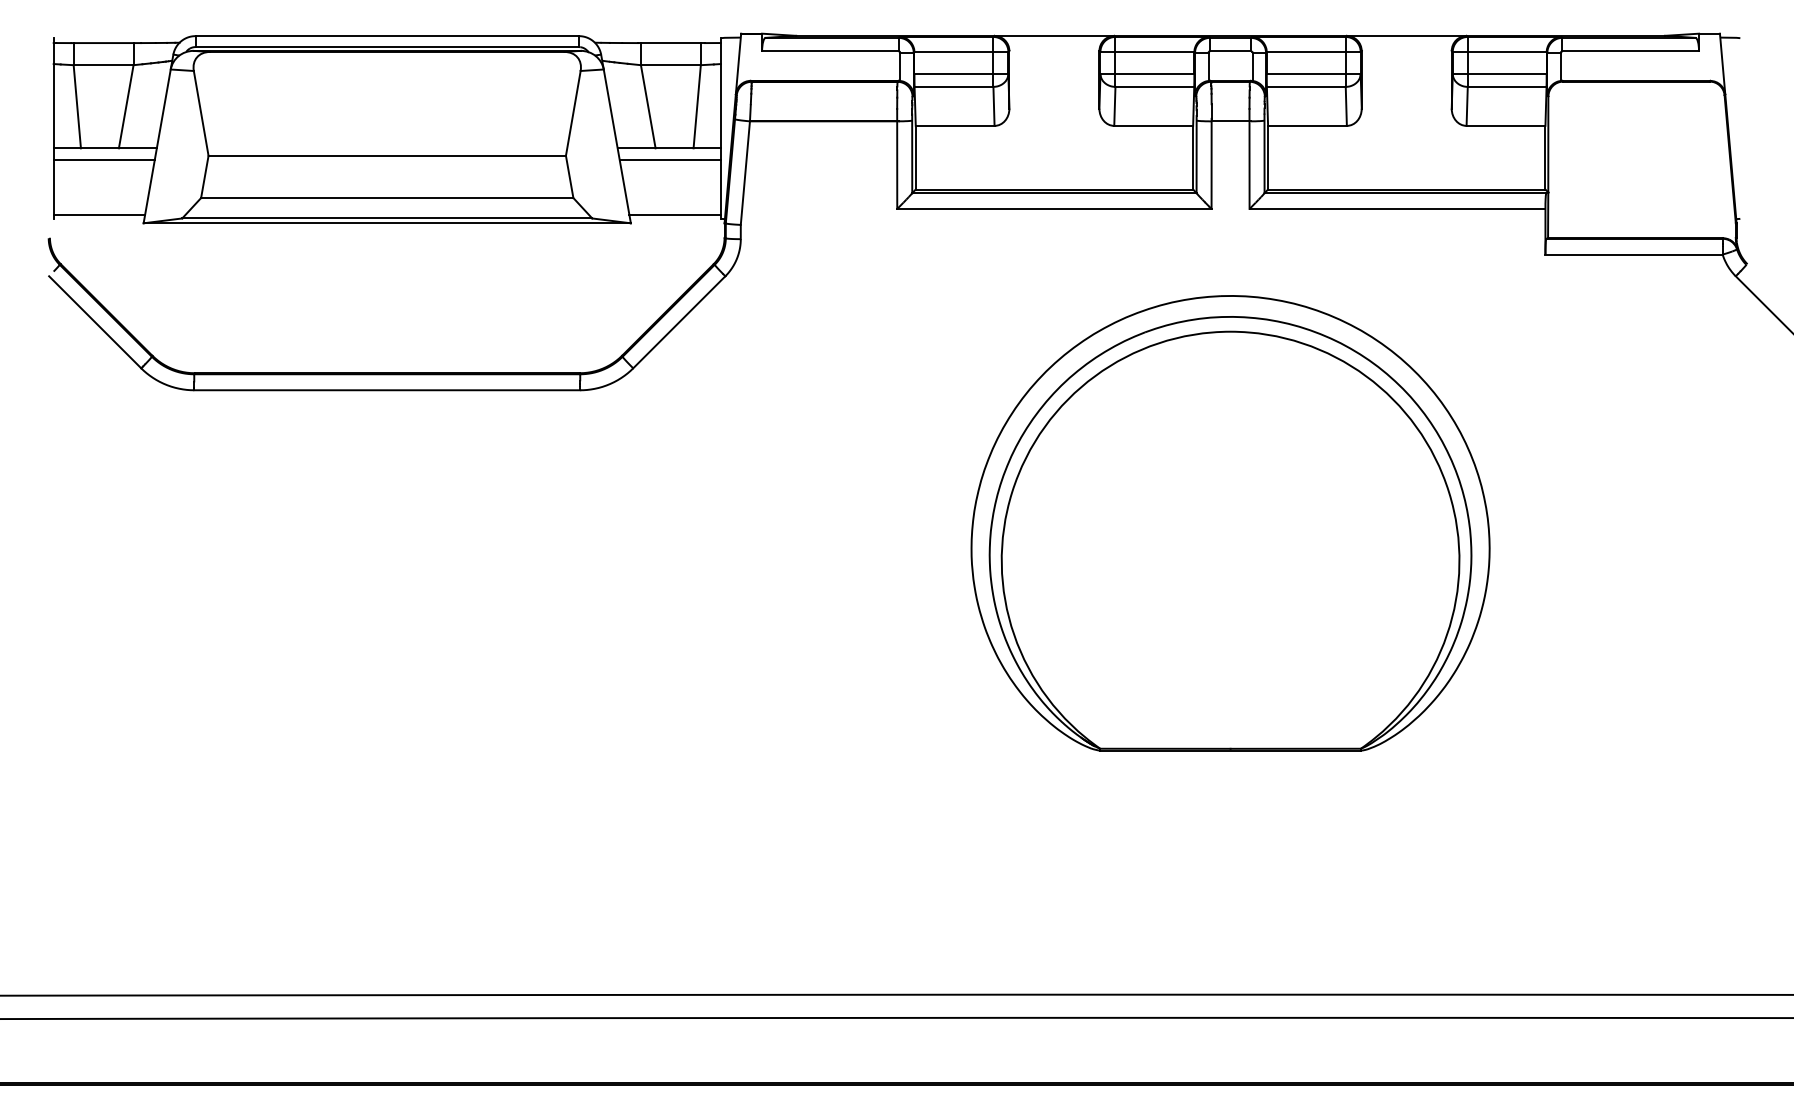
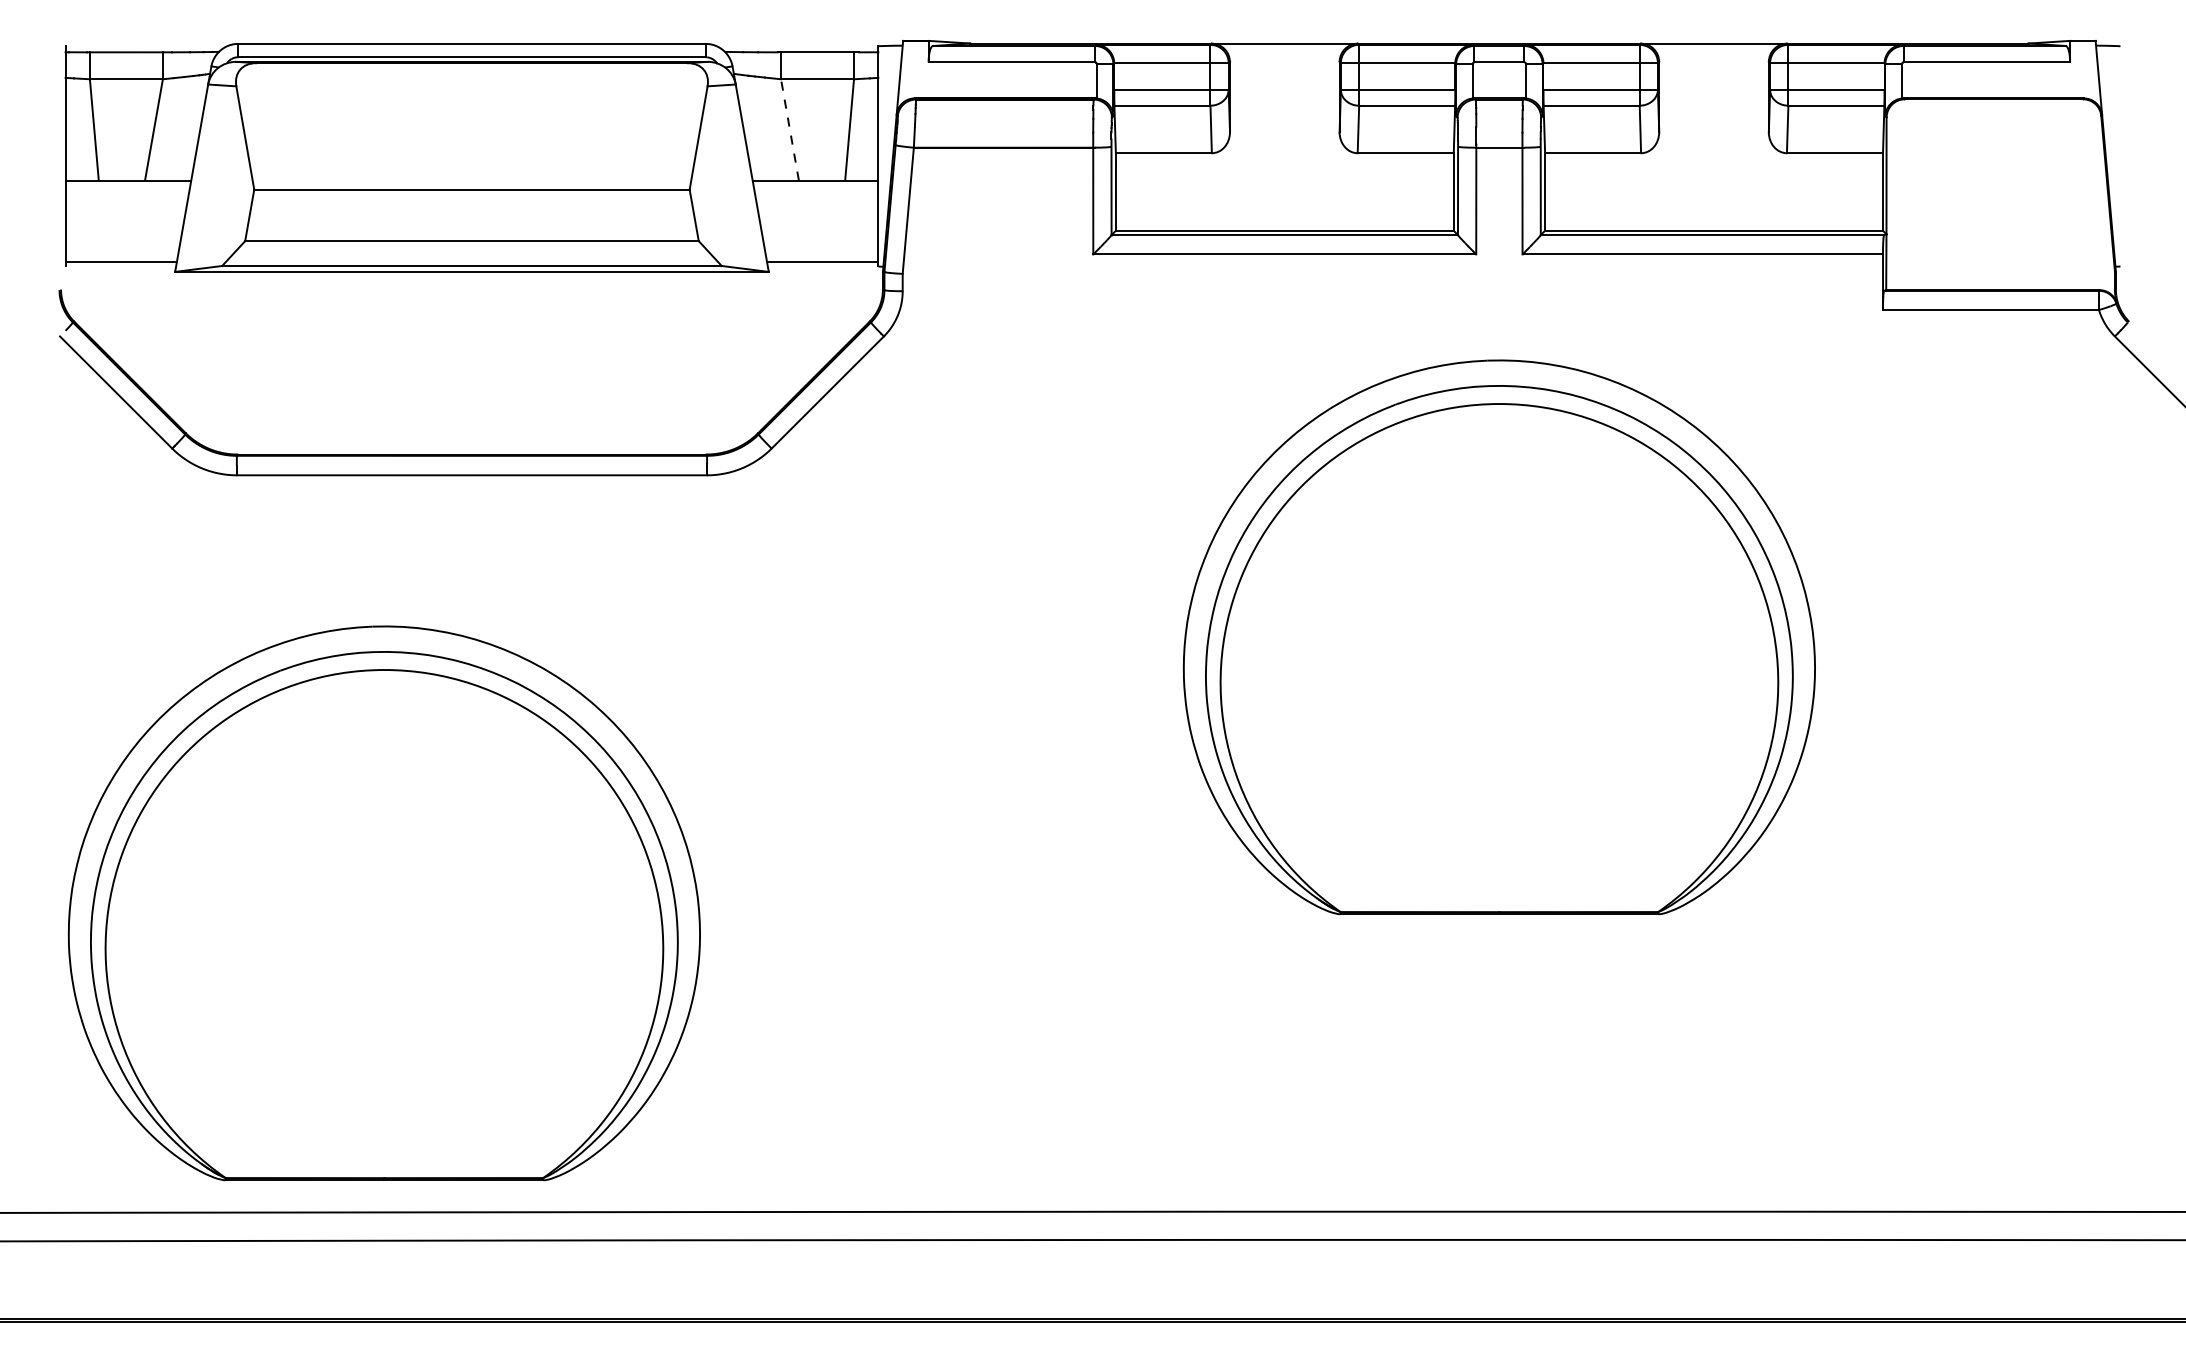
line: (647, 106) -> (789, 129), solid -> dashed
line: (103, 159) -> (126, 194), removed
line: (670, 159) -> (816, 194), removed
part: (314, 741) -> (383, 903), added

